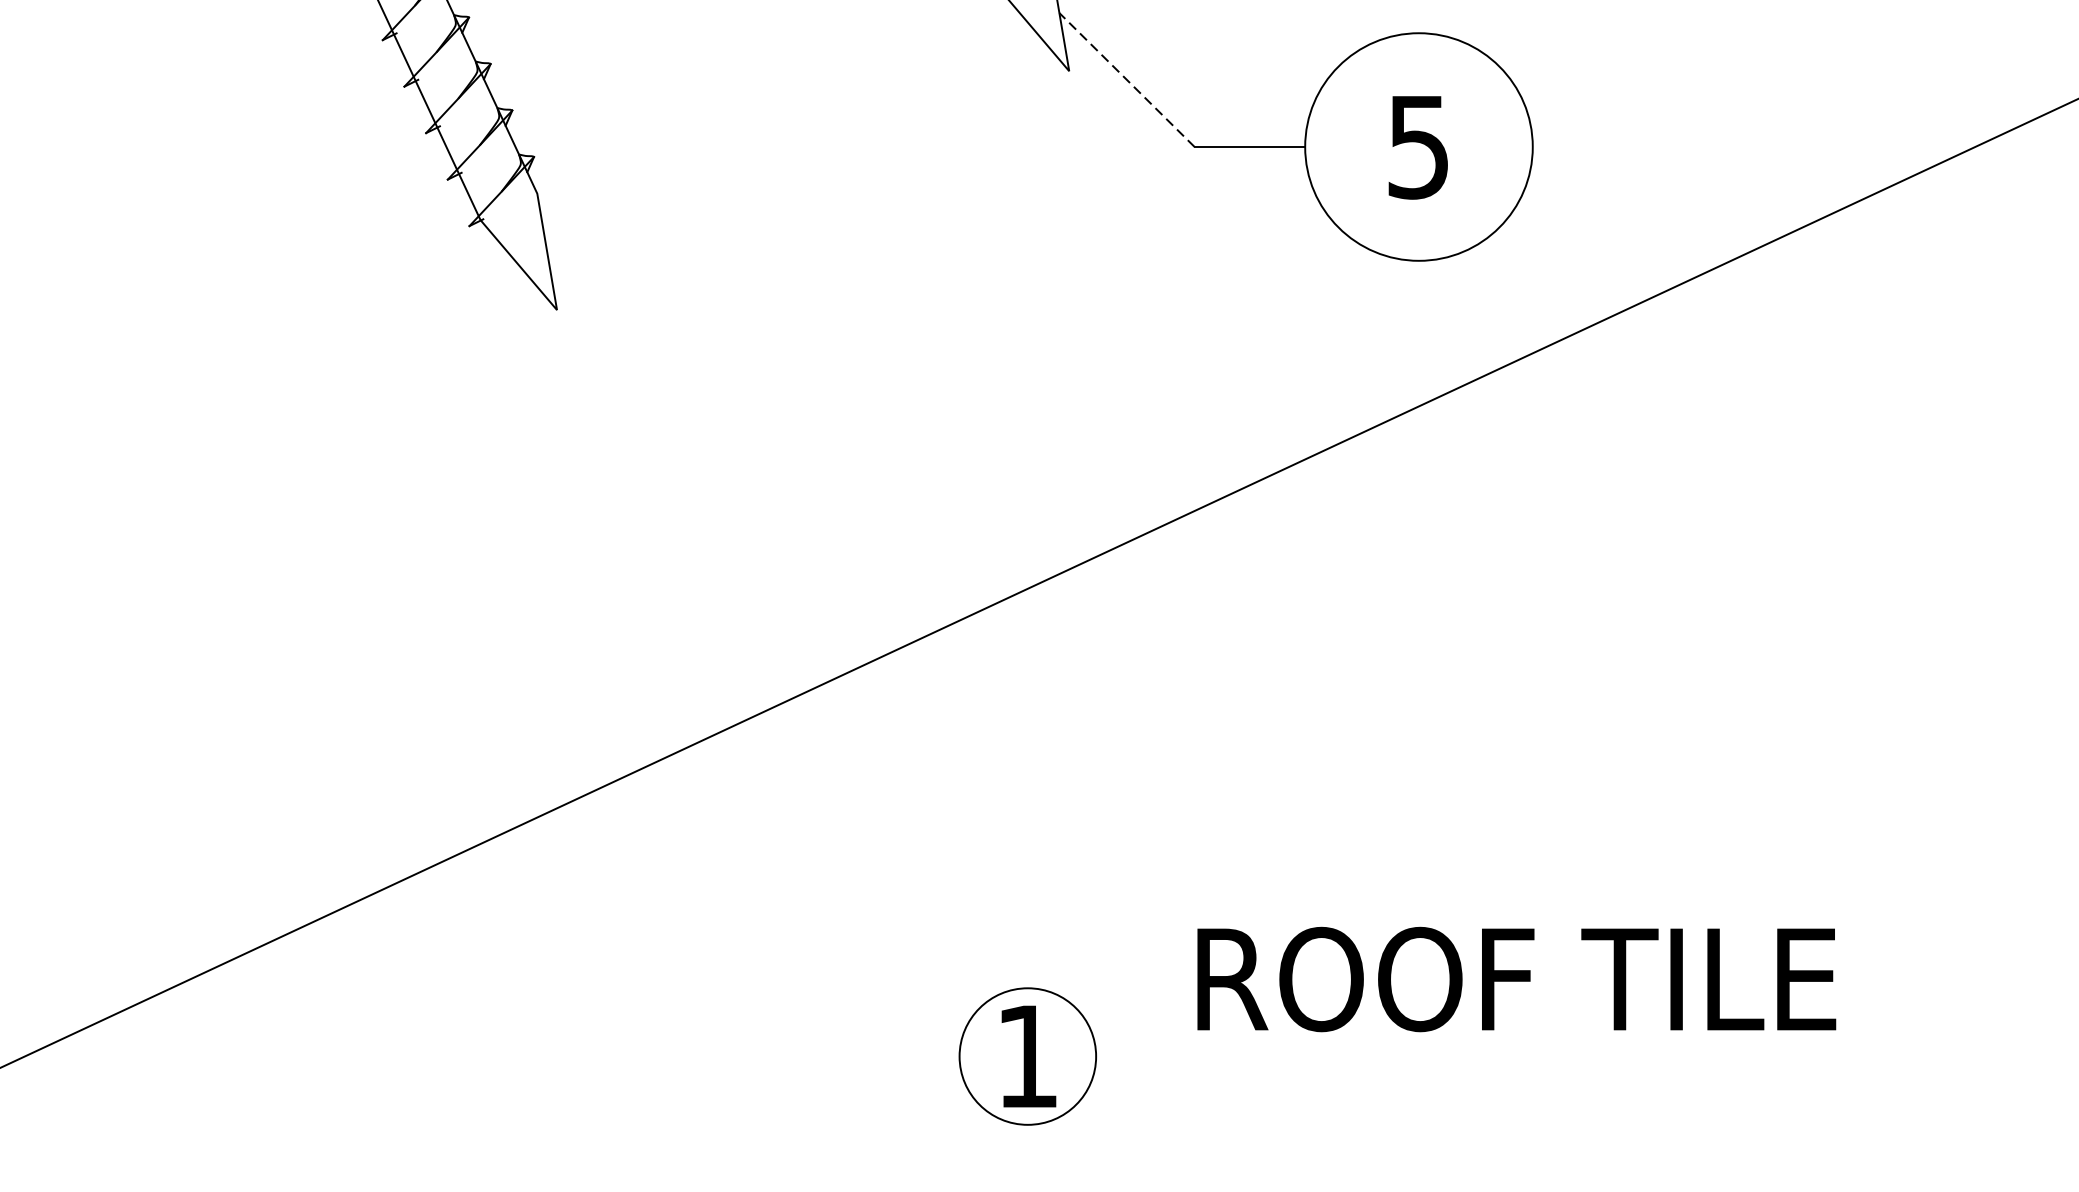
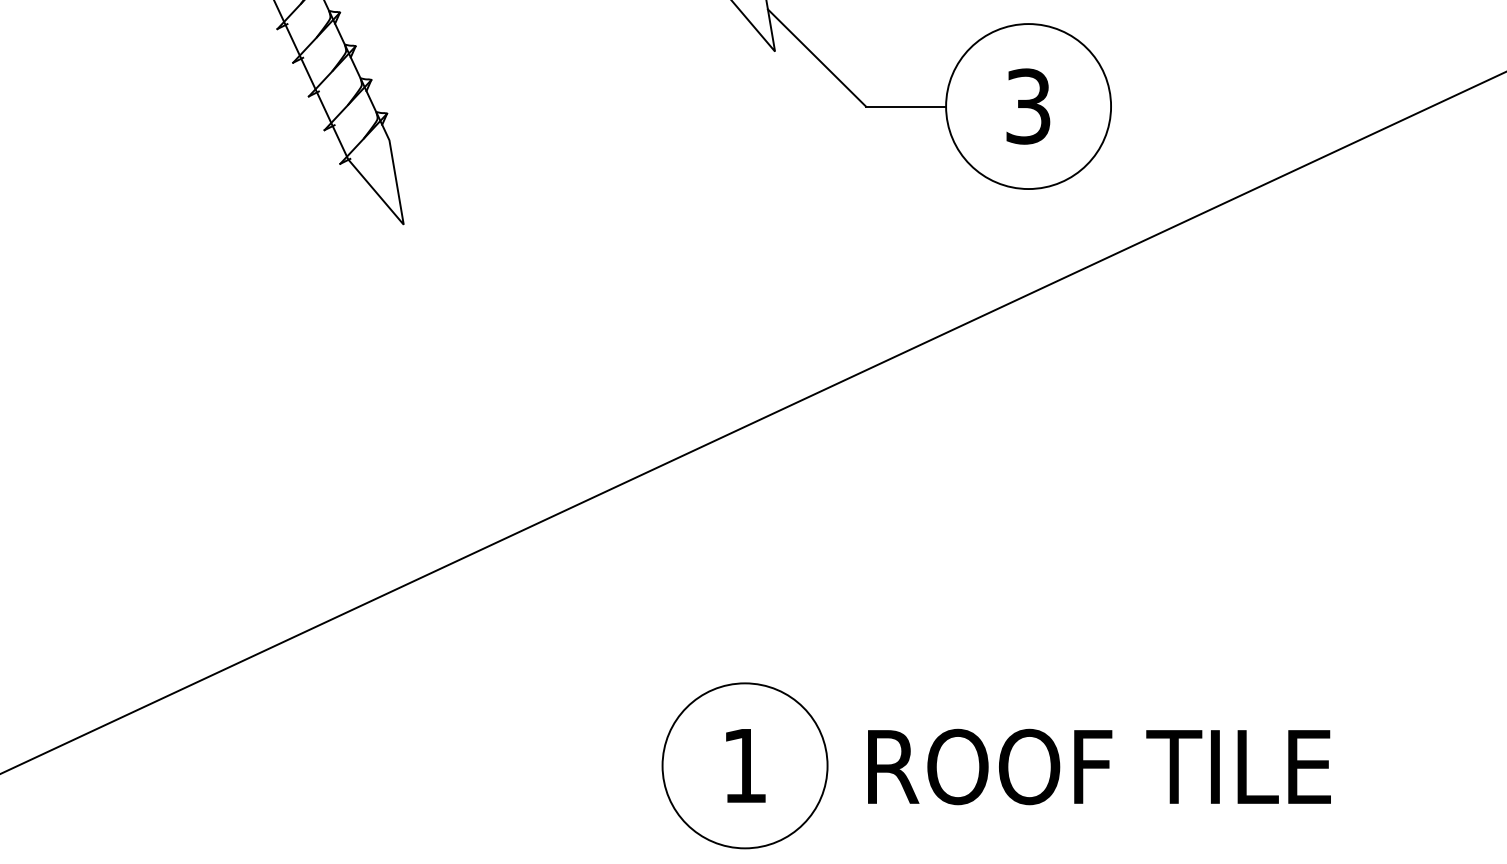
line: (1126, 79) -> (816, 57), dashed -> solid
text: (1418, 146) -> (1028, 106), 5 -> 3
text: (1516, 978) -> (1099, 766), moved
circle: (1027, 1056) -> (744, 765), size x1.67

